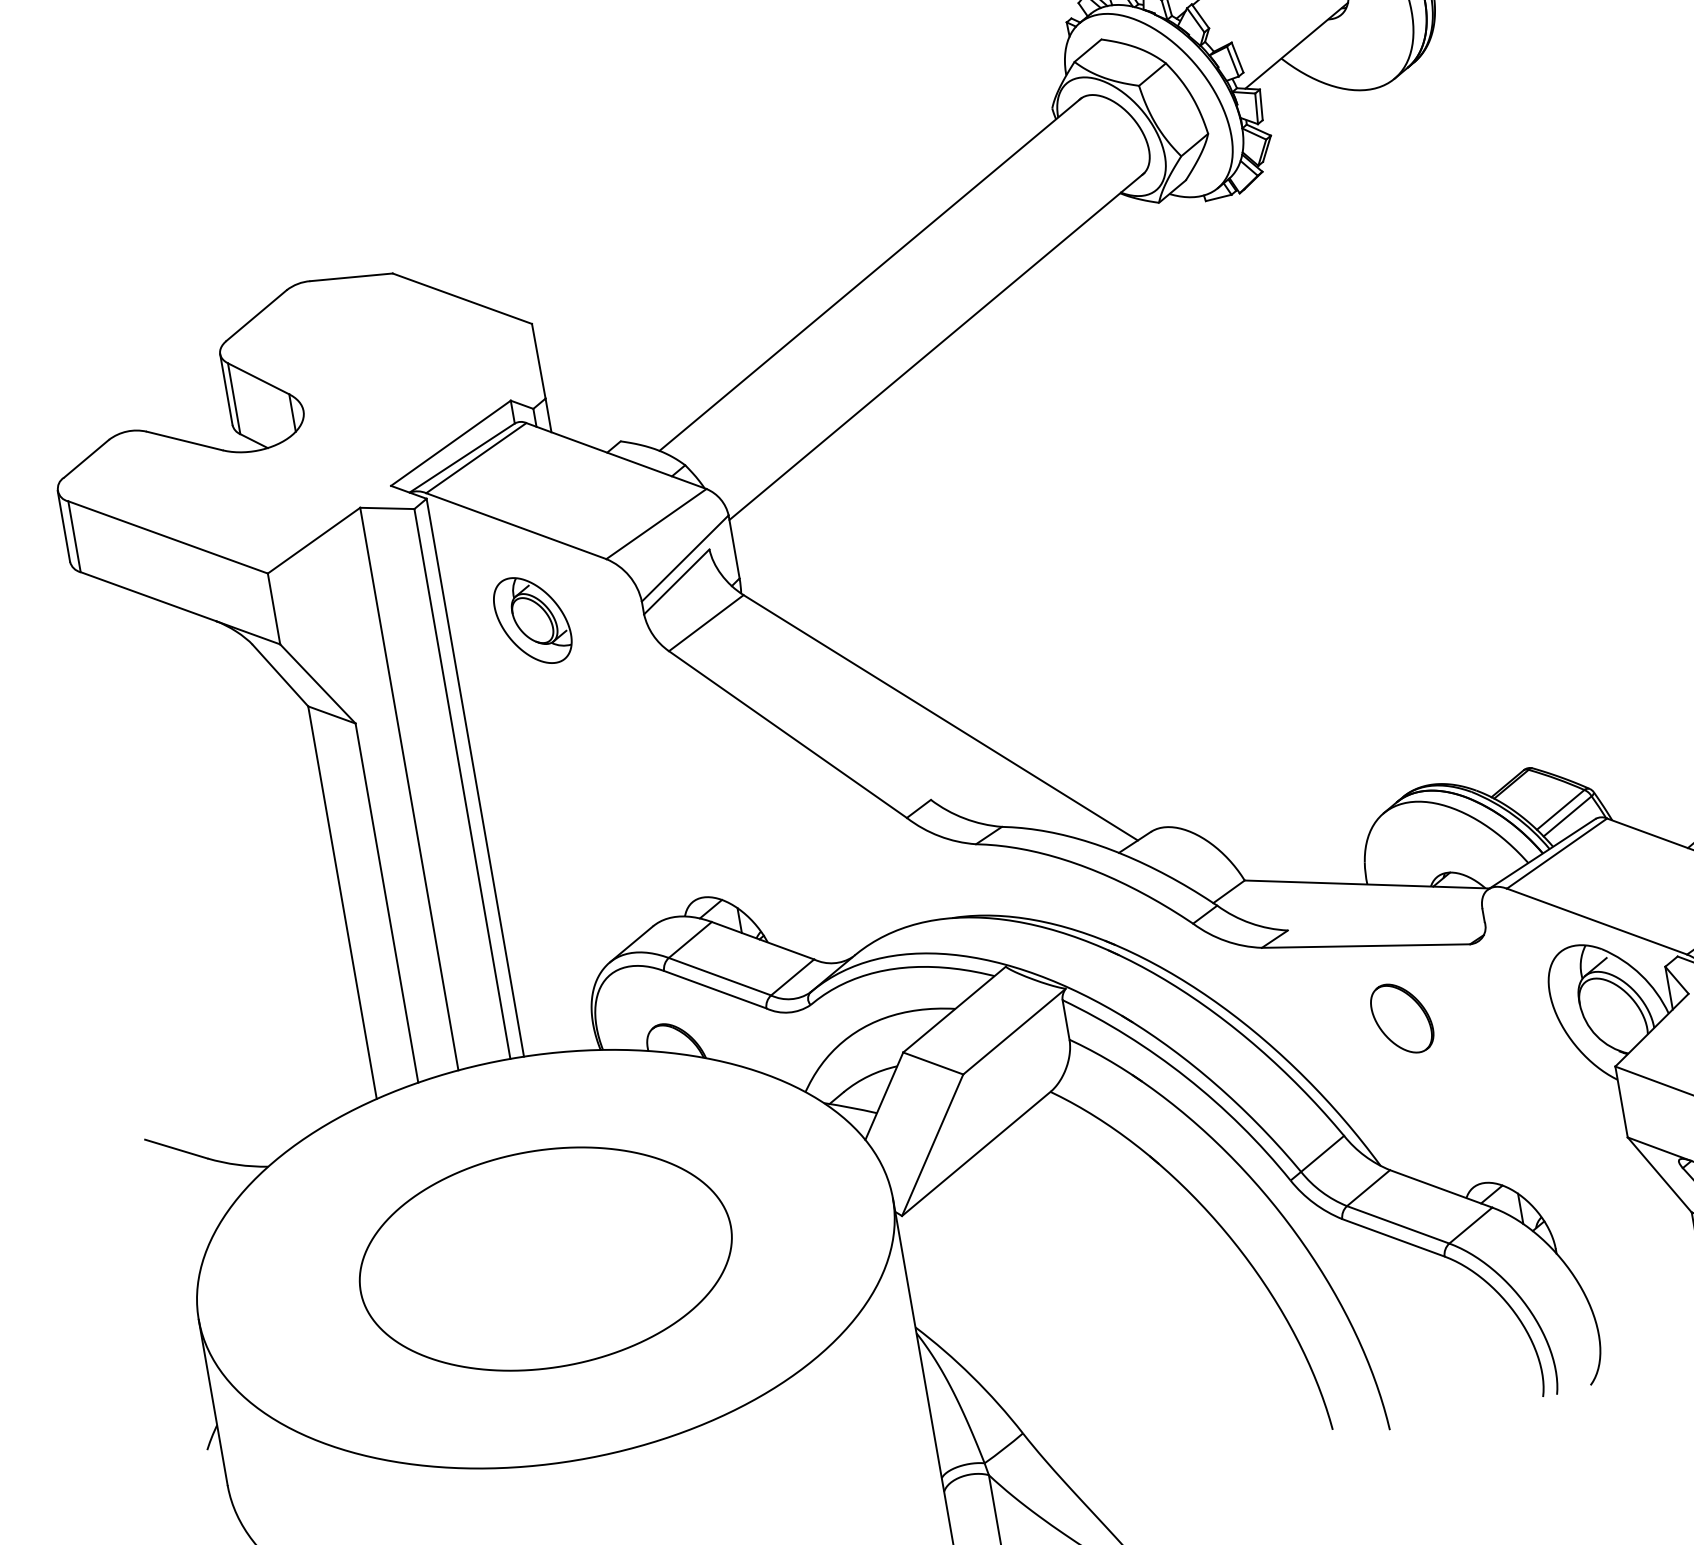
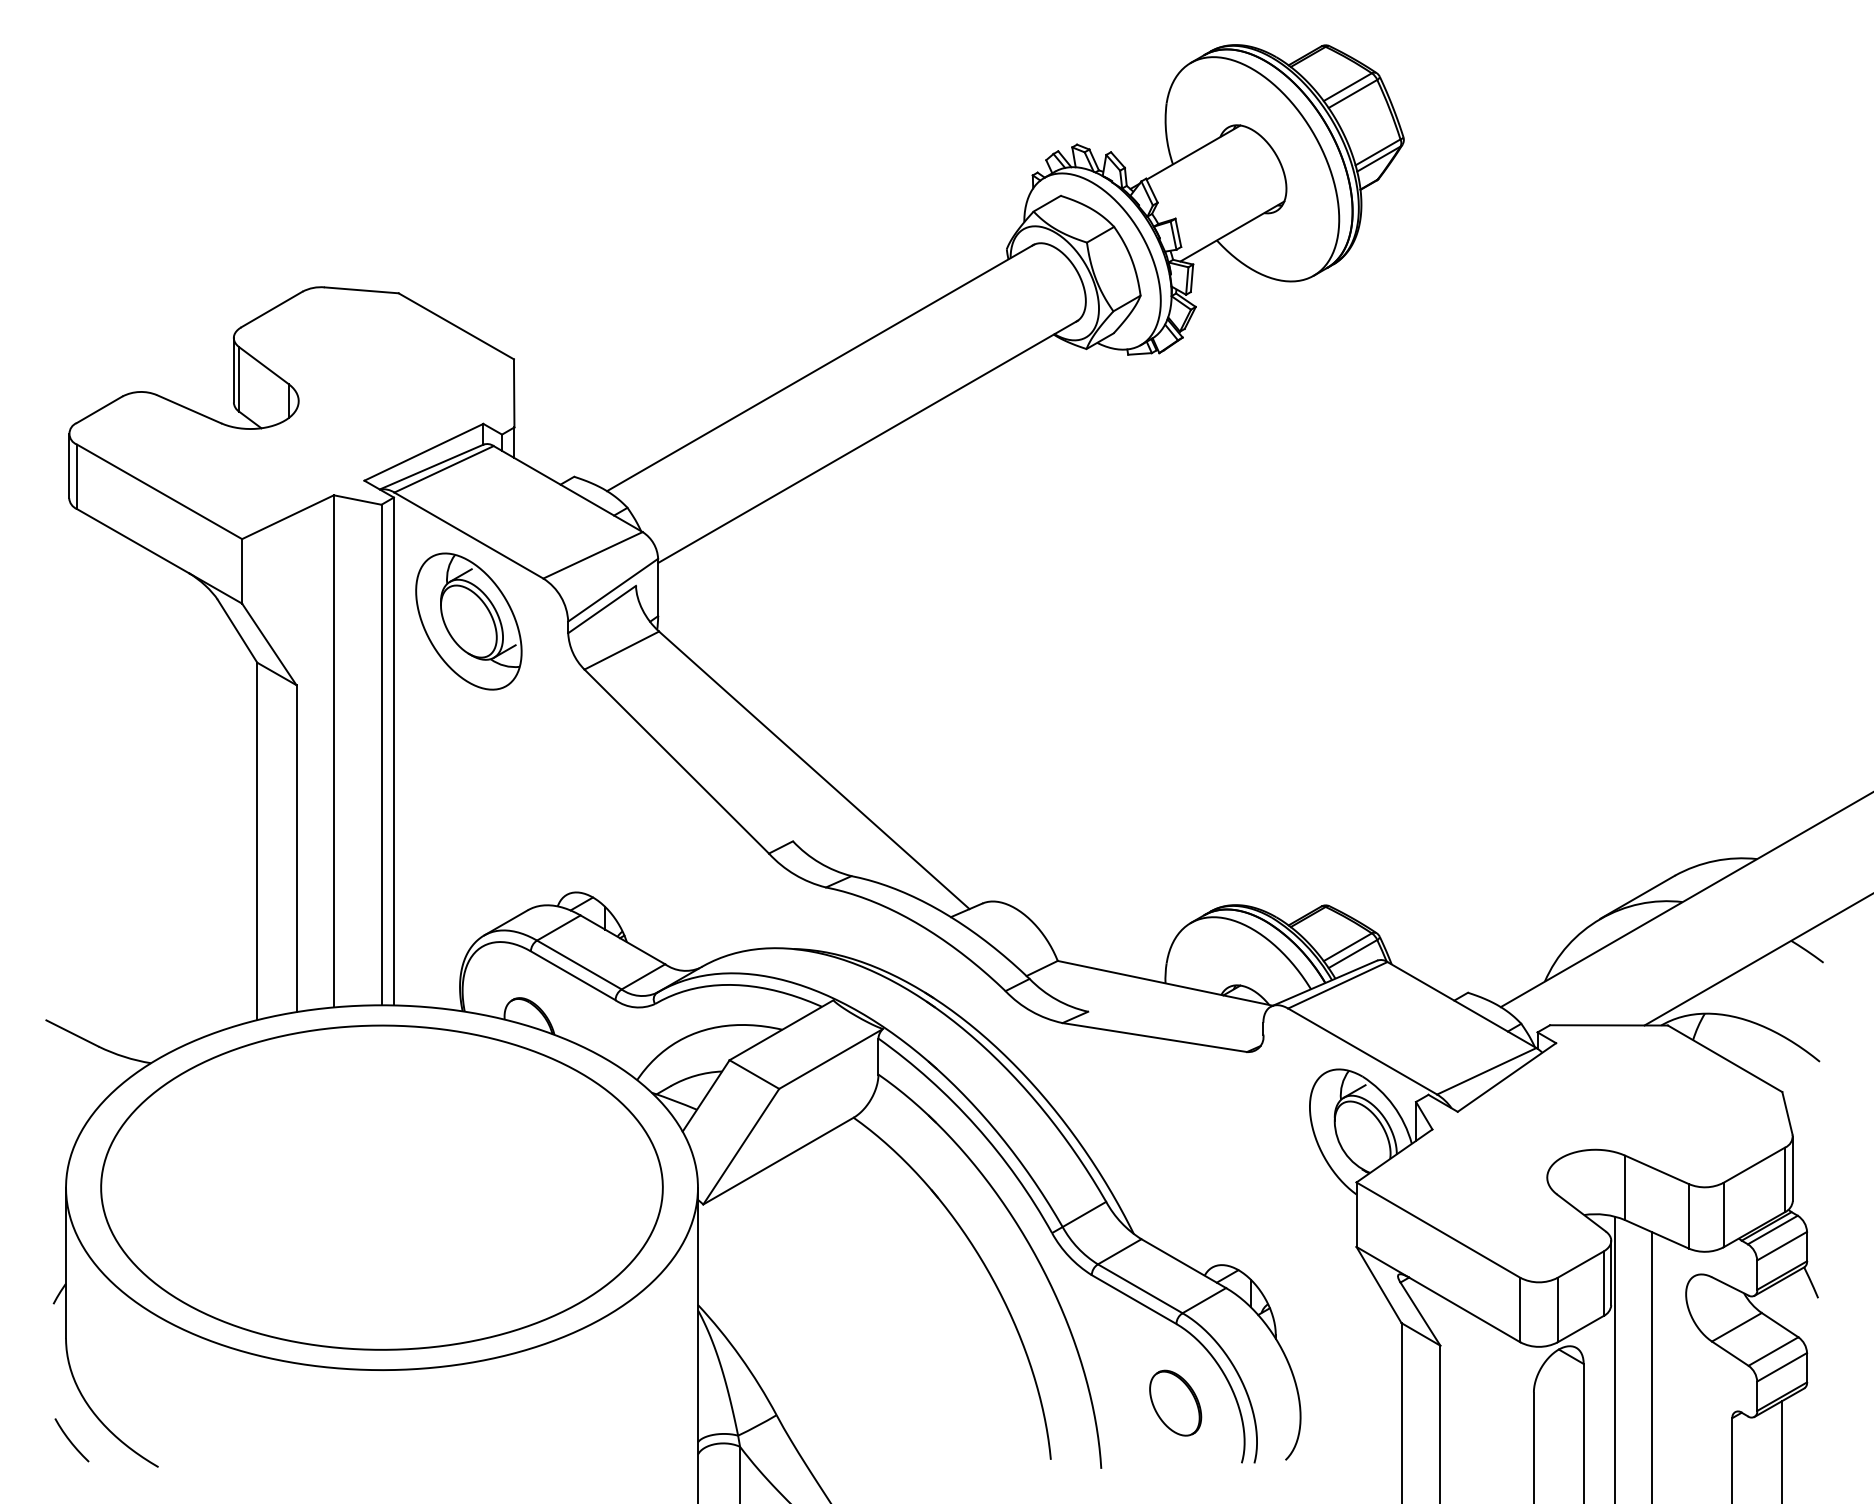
part: (532, 620) -> (468, 621), size x1.67
part: (1401, 1017) -> (1175, 1402), moved
part: (545, 1259) -> (381, 1187), size x1.67

